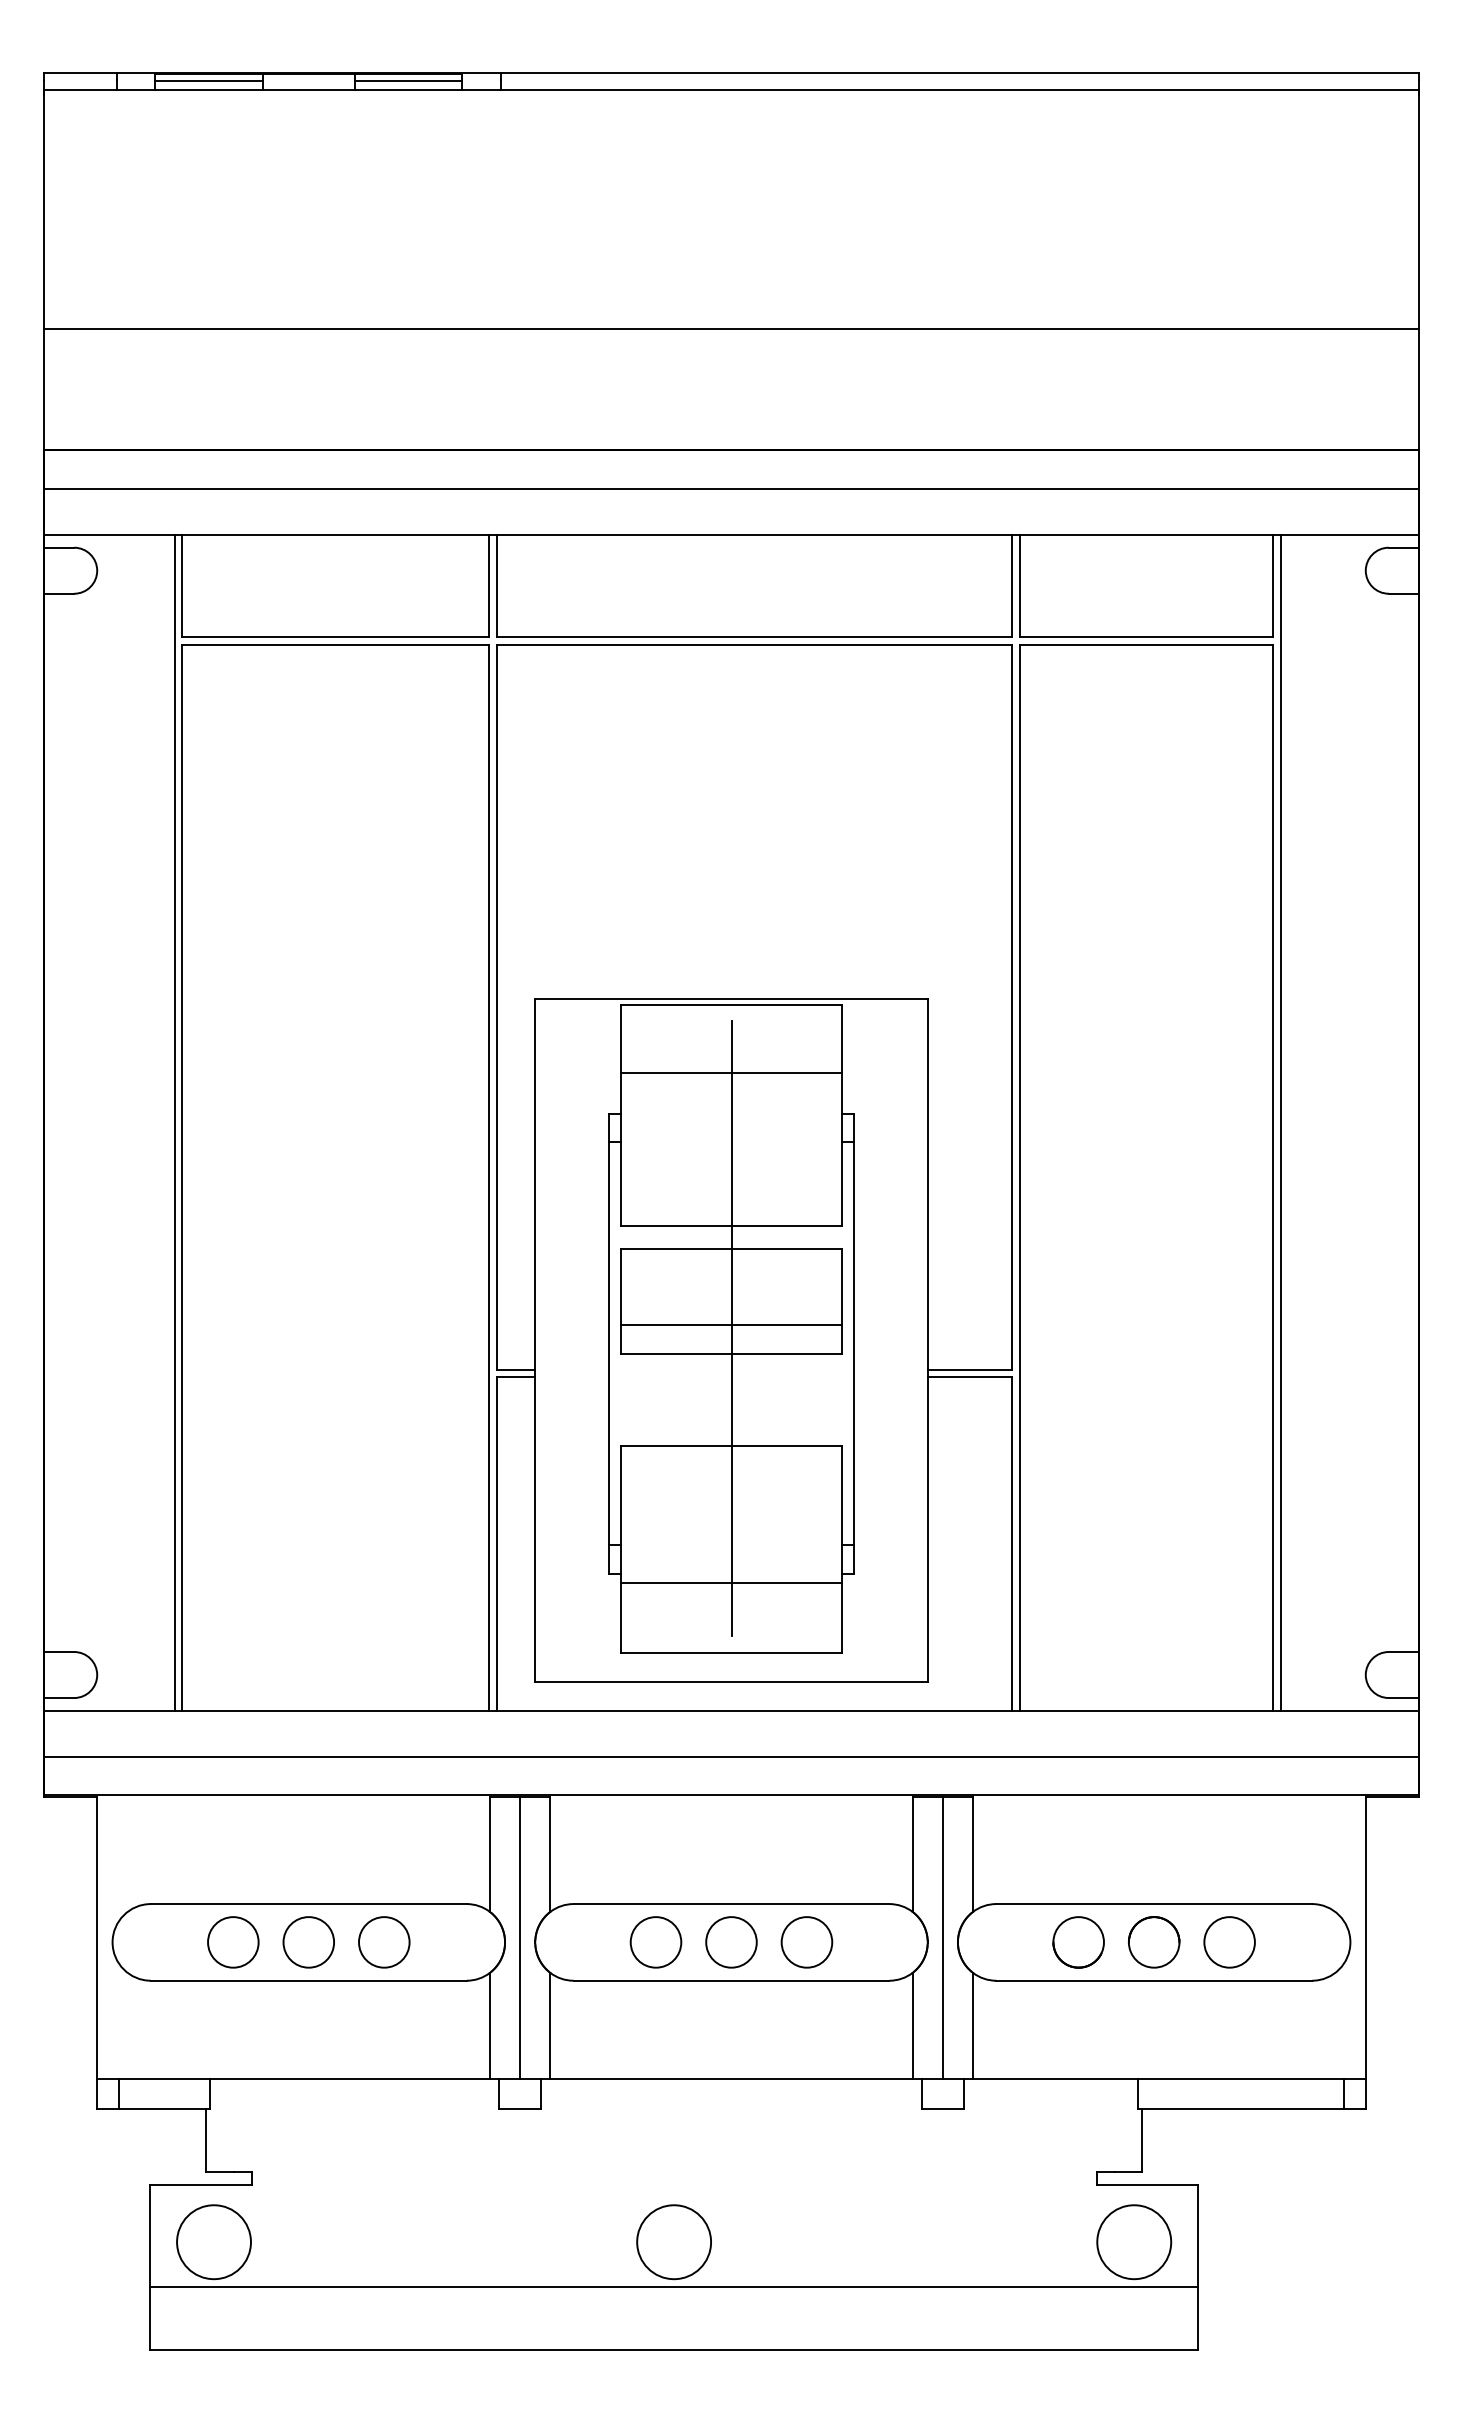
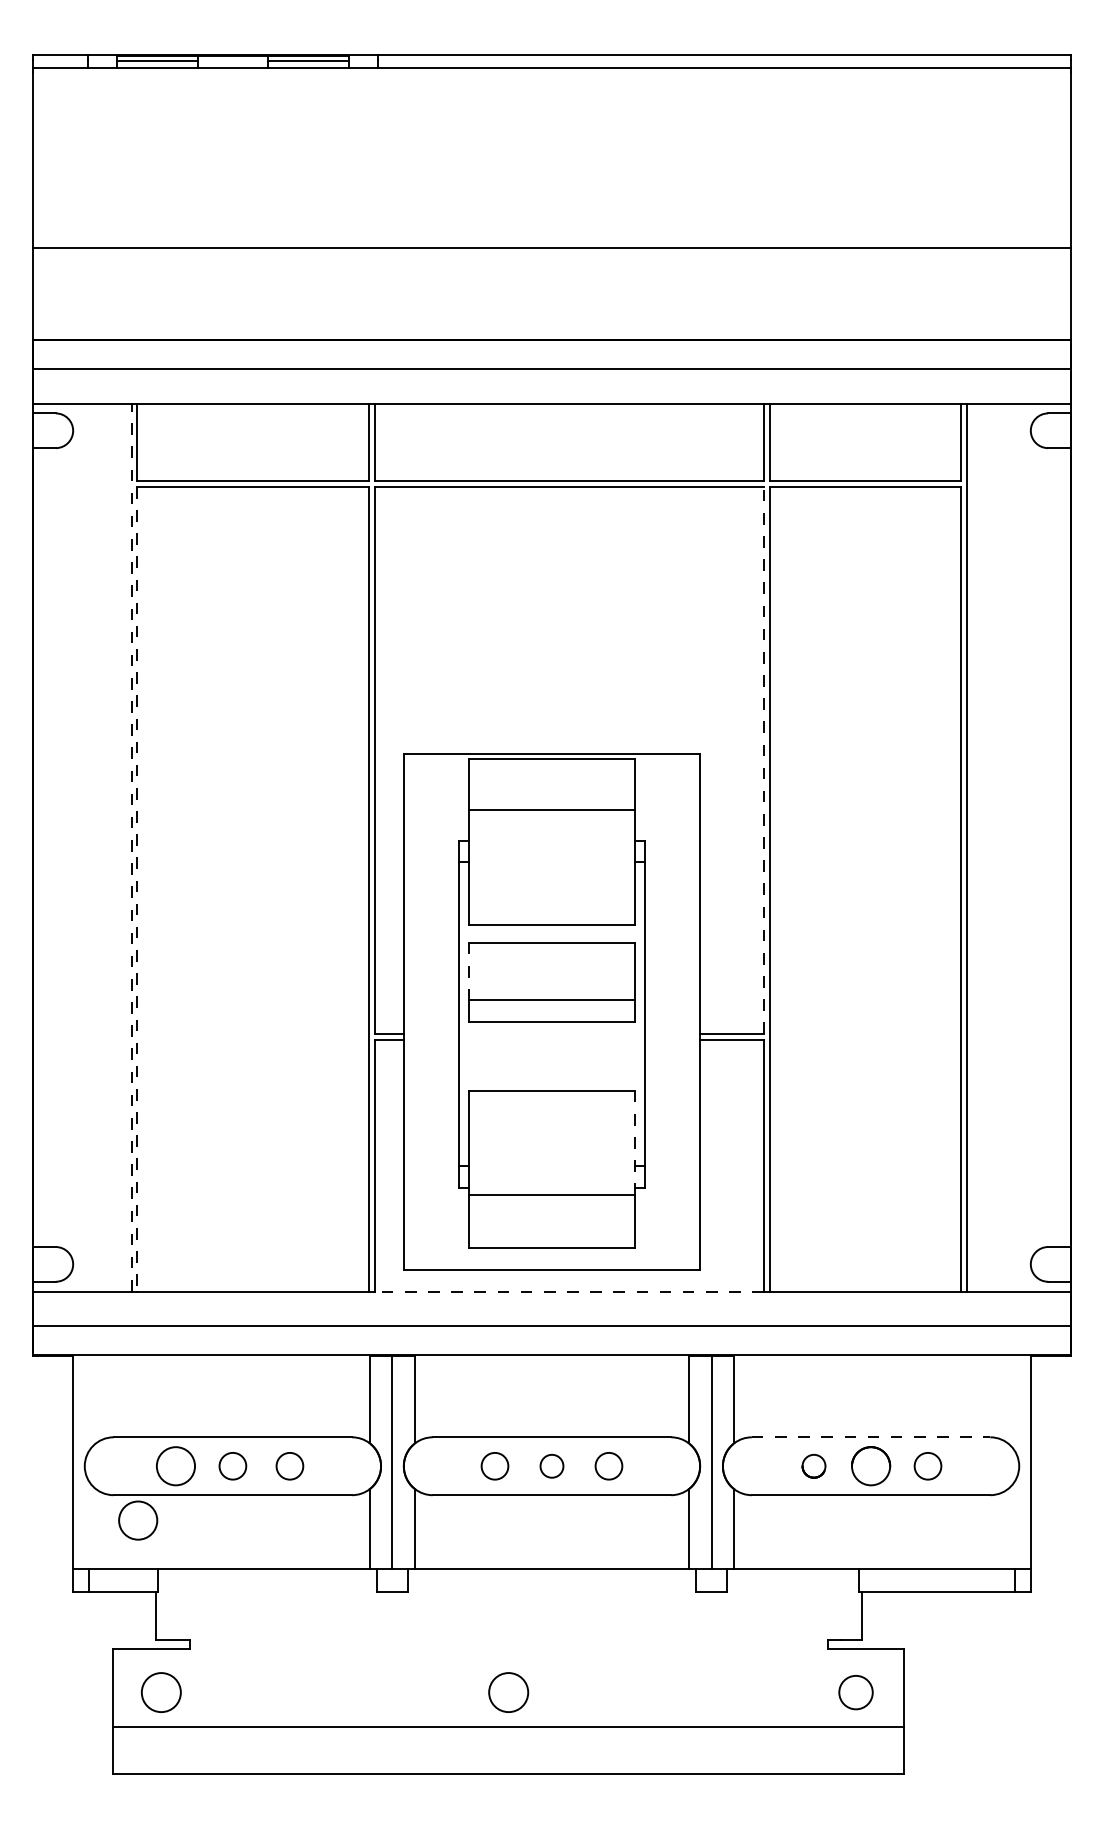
line: (1012, 1006) -> (764, 759), solid -> dashed
line: (174, 1122) -> (131, 847), solid -> dashed
line: (182, 1178) -> (137, 889), solid -> dashed
line: (621, 1287) -> (468, 971), solid -> dashed
line: (731, 1328) -> (552, 1002), removed
line: (841, 1514) -> (635, 1143), solid -> dashed
line: (754, 1711) -> (569, 1291), solid -> dashed
line: (1154, 1904) -> (871, 1437), solid -> dashed
circle: (308, 1942) -> (232, 1466), size x0.7
circle: (384, 1942) -> (290, 1466), size x0.7
circle: (655, 1942) -> (494, 1466), size x0.7
circle: (731, 1942) -> (552, 1466), size x0.6
circle: (806, 1942) -> (608, 1466), size x0.7
circle: (1078, 1942) -> (813, 1466), size x0.6
circle: (1229, 1942) -> (927, 1466), size x0.7
circle: (183, 2014) -> (138, 1520), added
circle: (213, 2242) -> (160, 1692), size x0.7
circle: (674, 2242) -> (508, 1692), size x0.7
circle: (1134, 2242) -> (856, 1692), size x0.6

